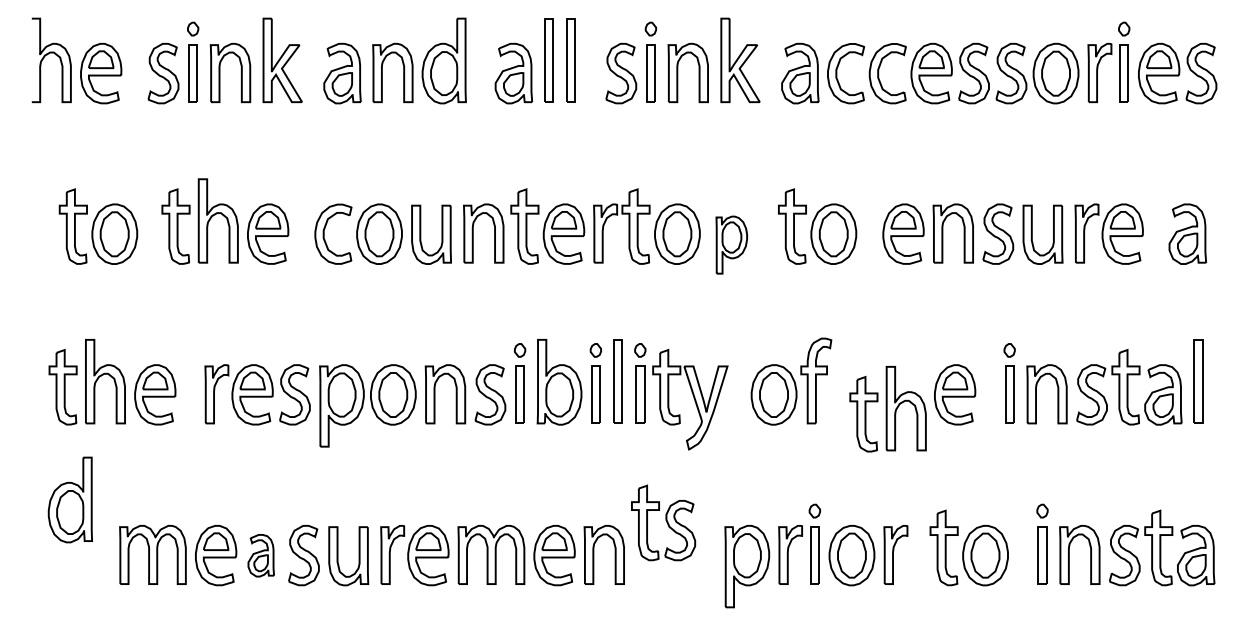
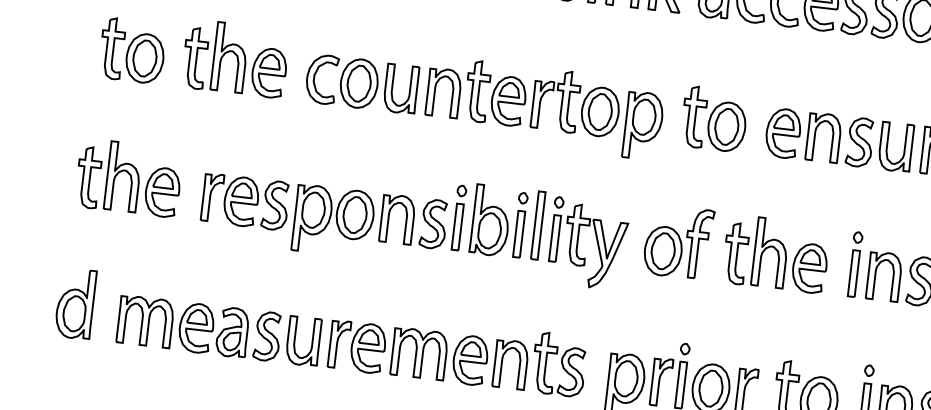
part: (731, 244) -> (643, 125), size x1.43
part: (887, 409) -> (755, 251), moved
part: (69, 499) -> (75, 303), moved
part: (663, 522) -> (559, 364), moved
part: (261, 555) -> (233, 332), size x1.43

